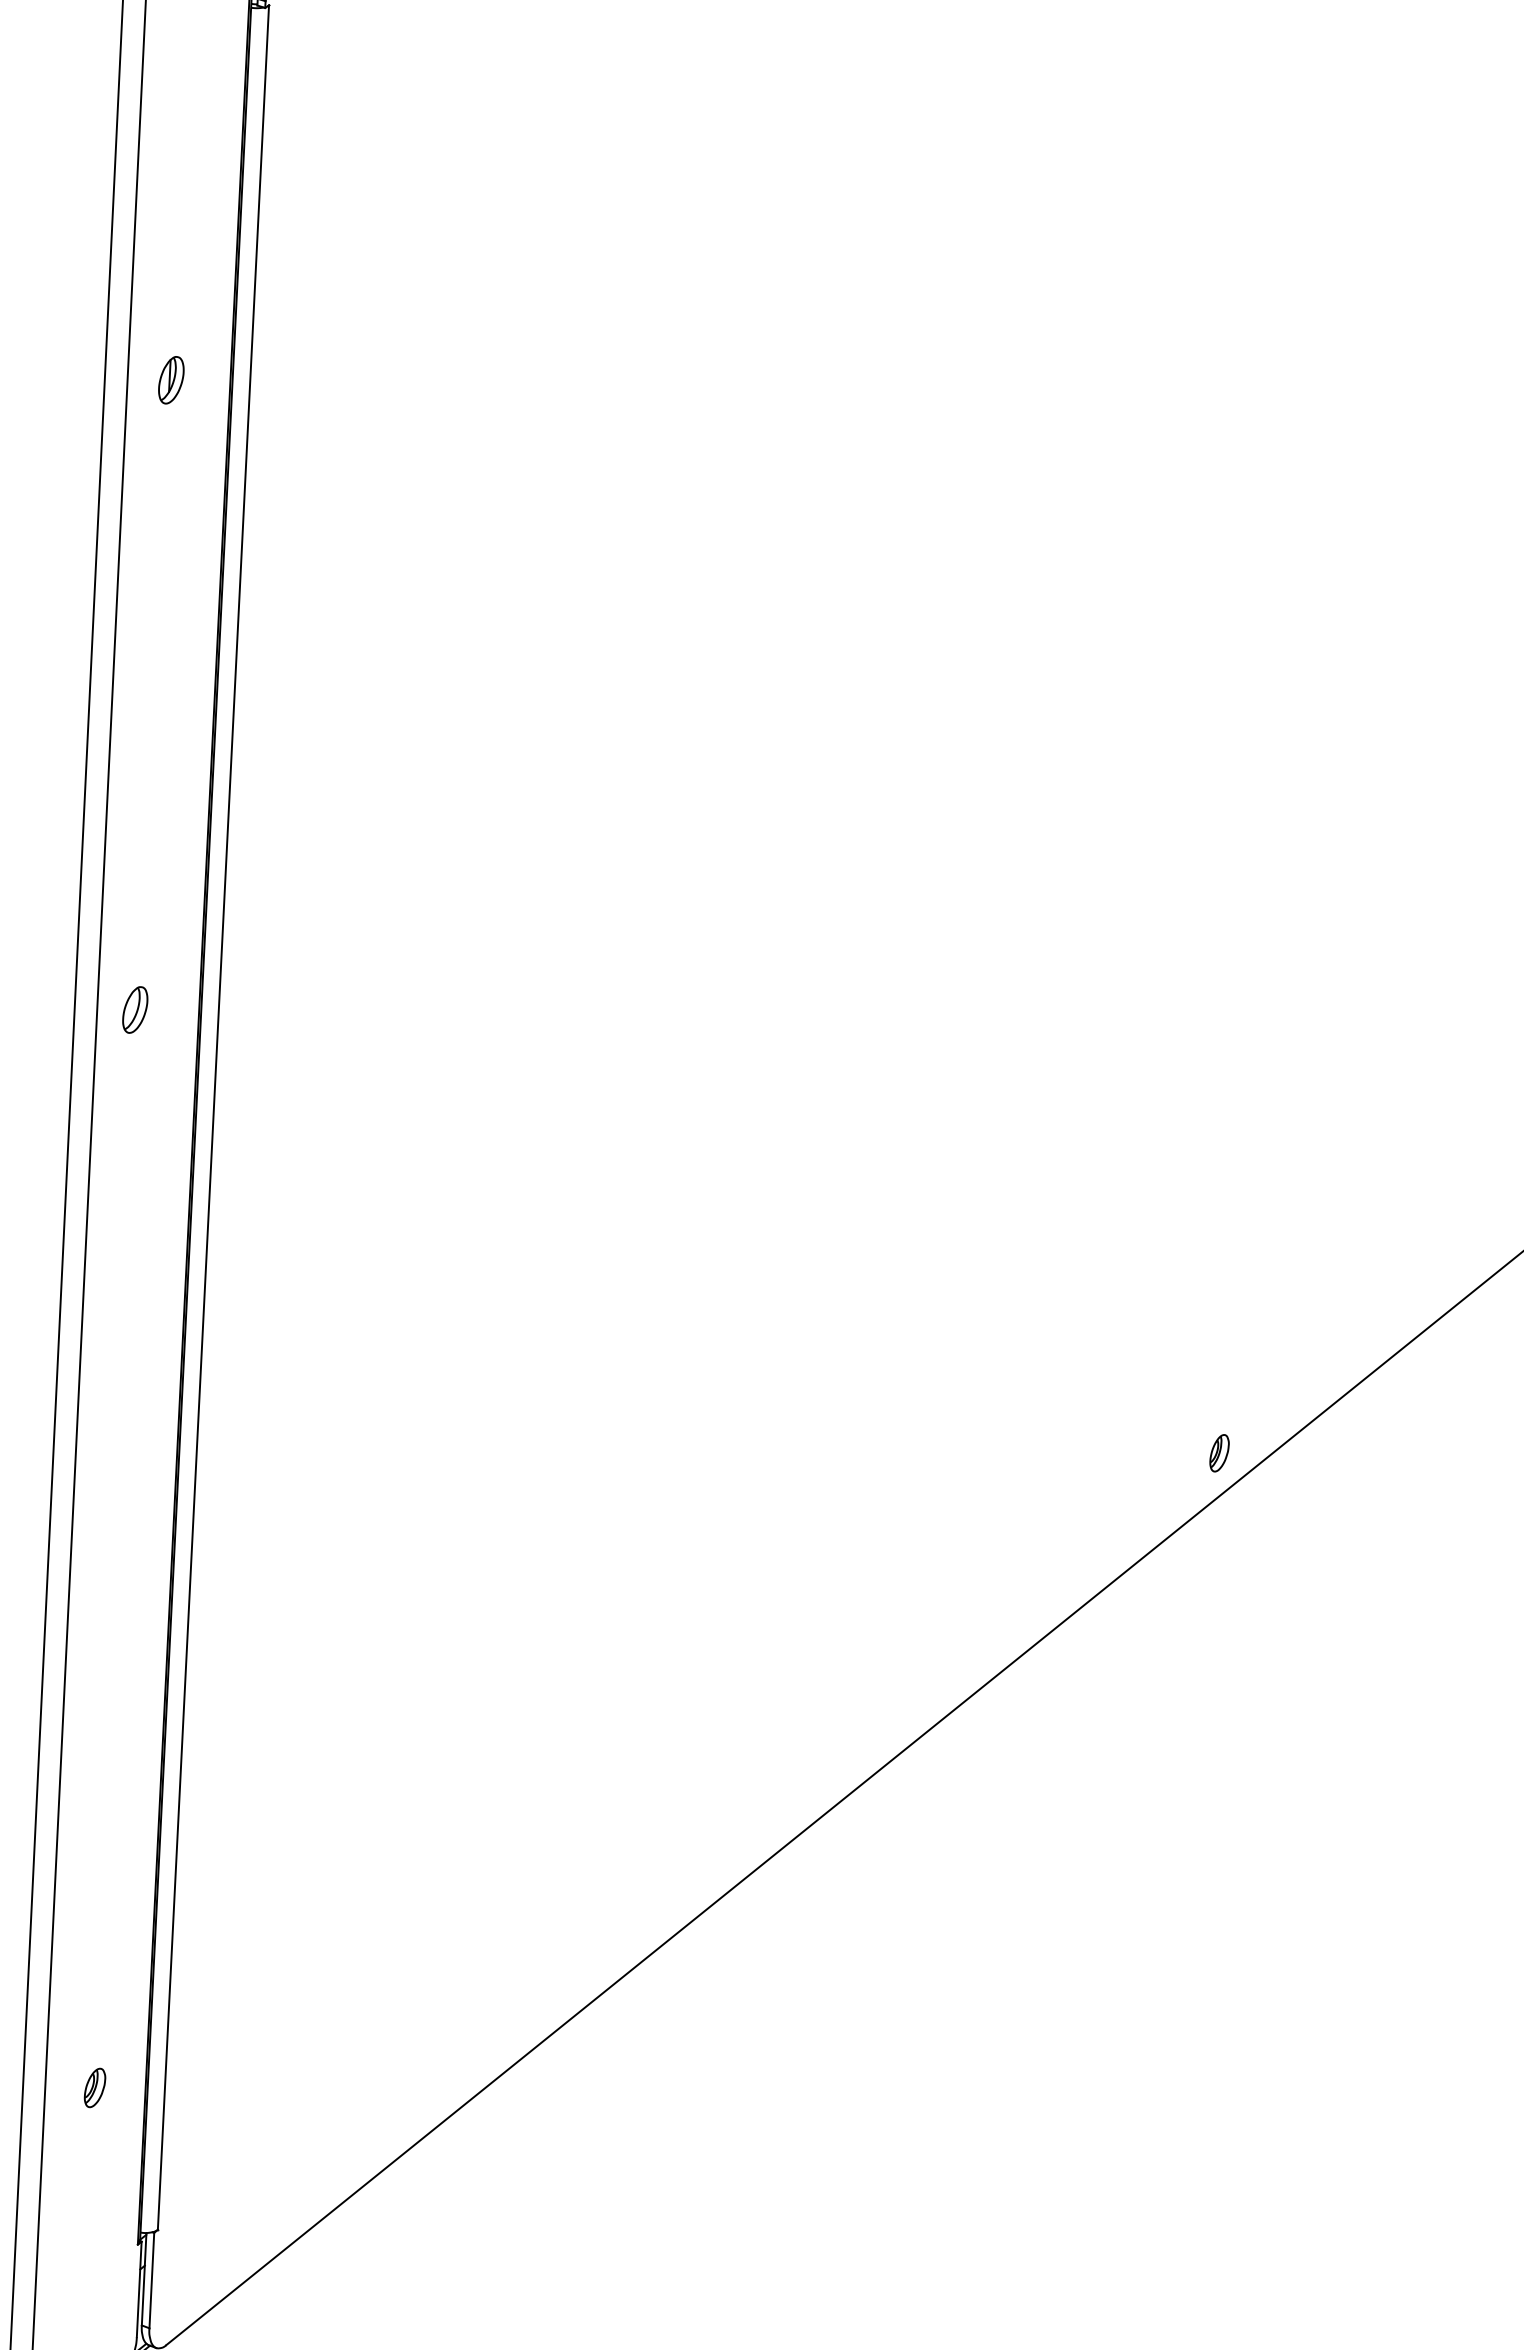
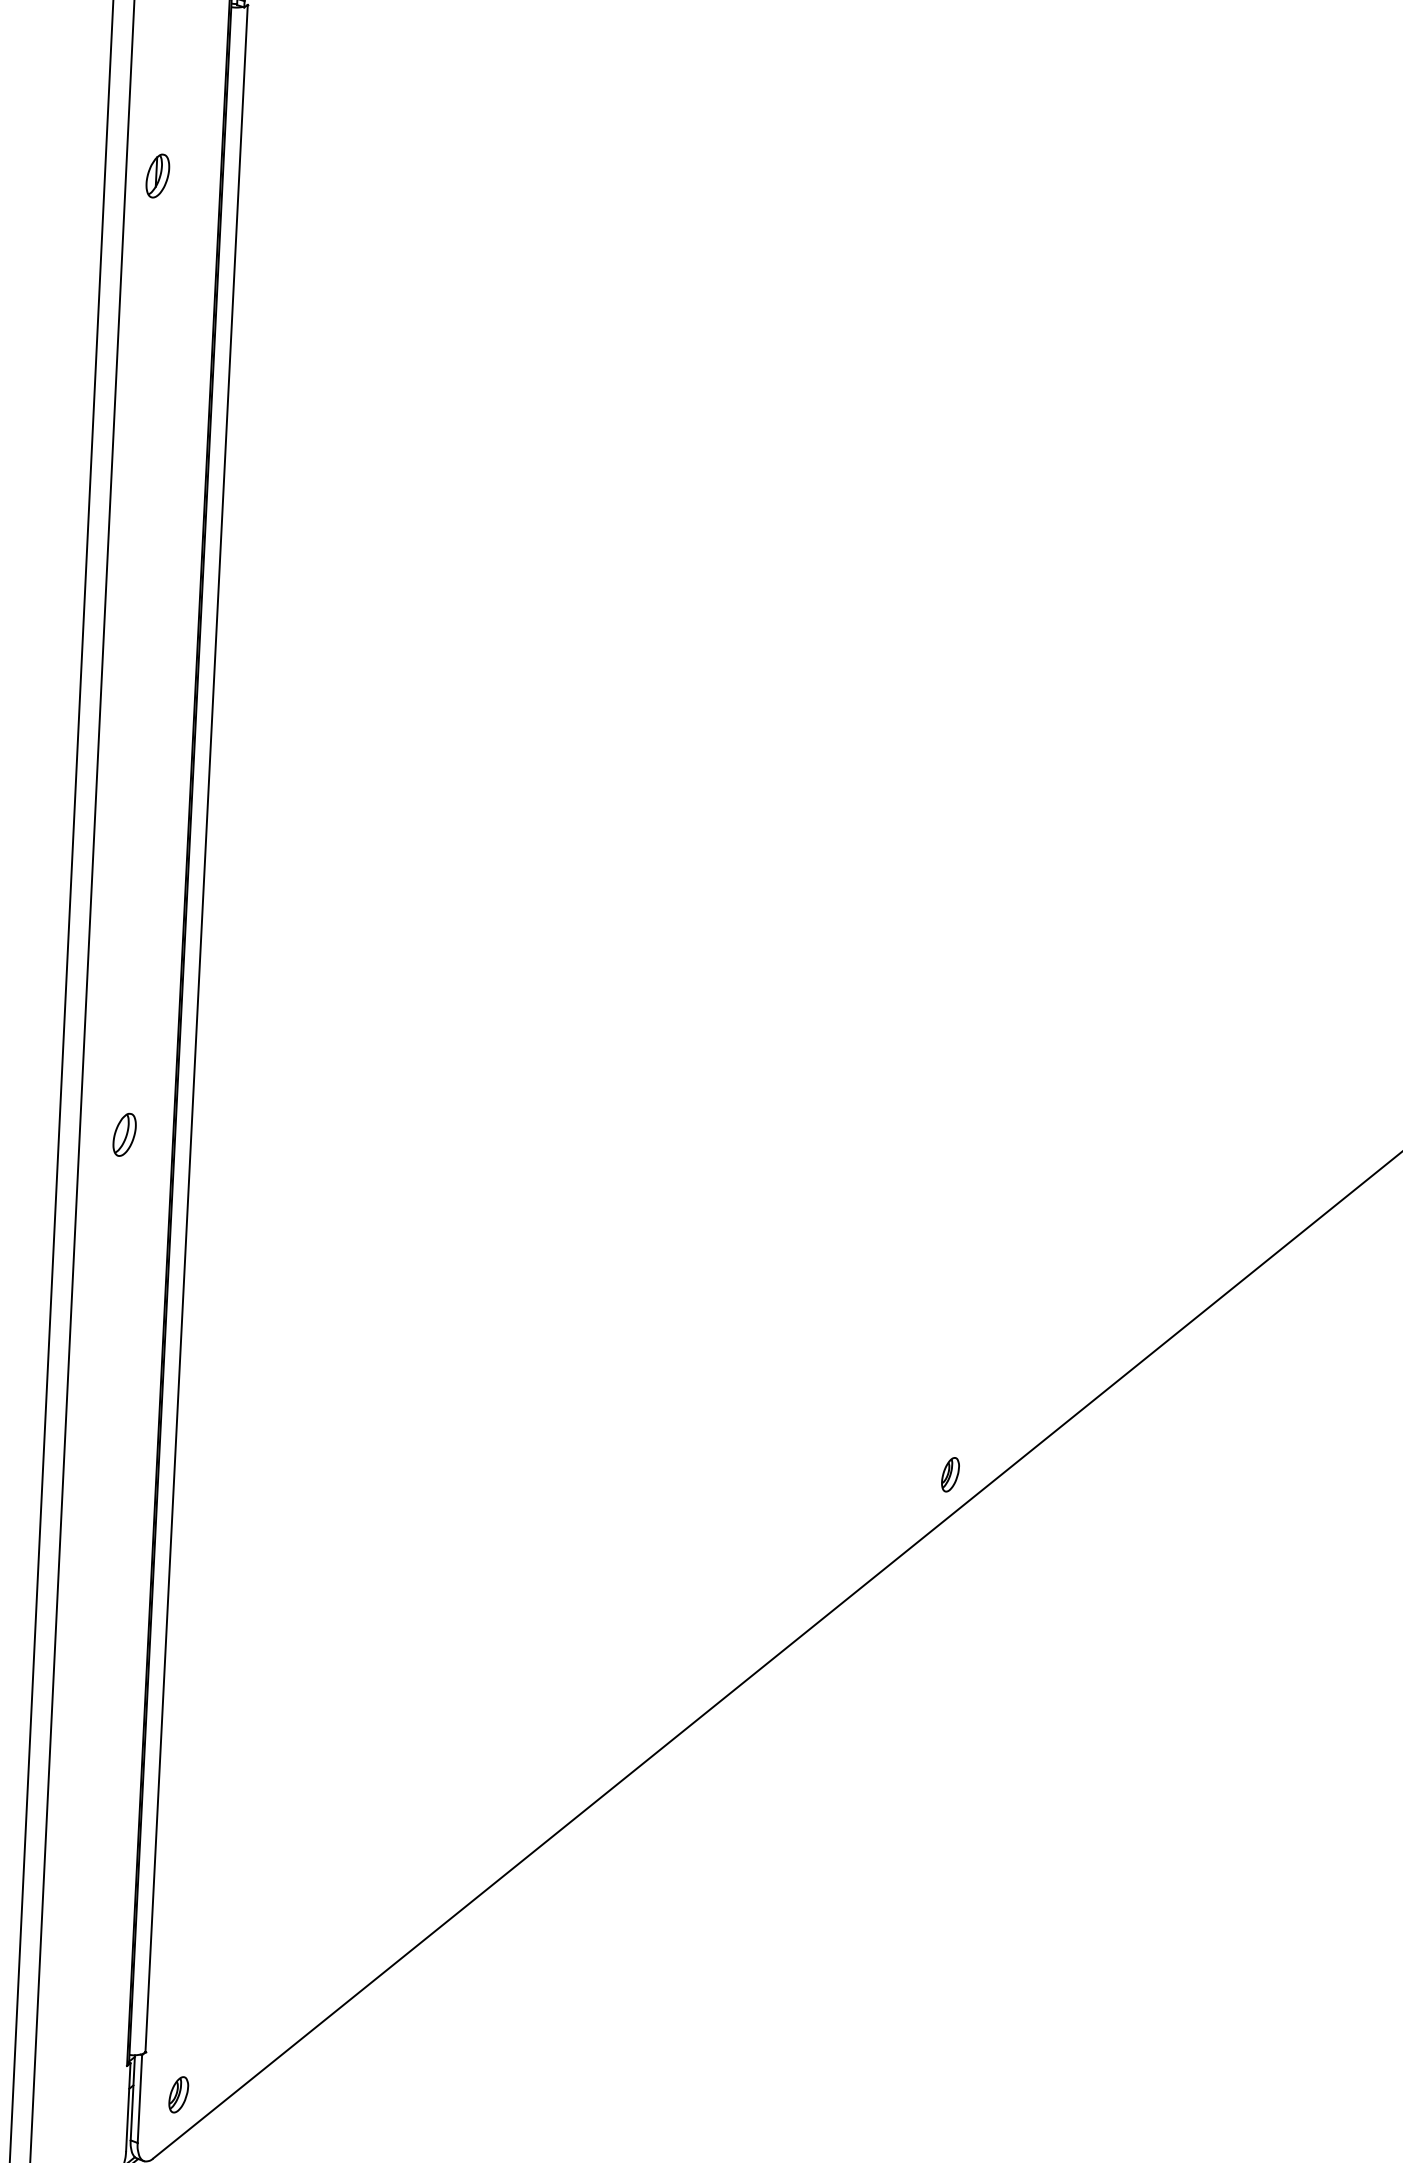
part: (171, 380) -> (158, 176), moved
part: (135, 1009) -> (124, 1134), moved
part: (1219, 1453) -> (950, 1474), moved
part: (94, 2087) -> (178, 2094), moved

